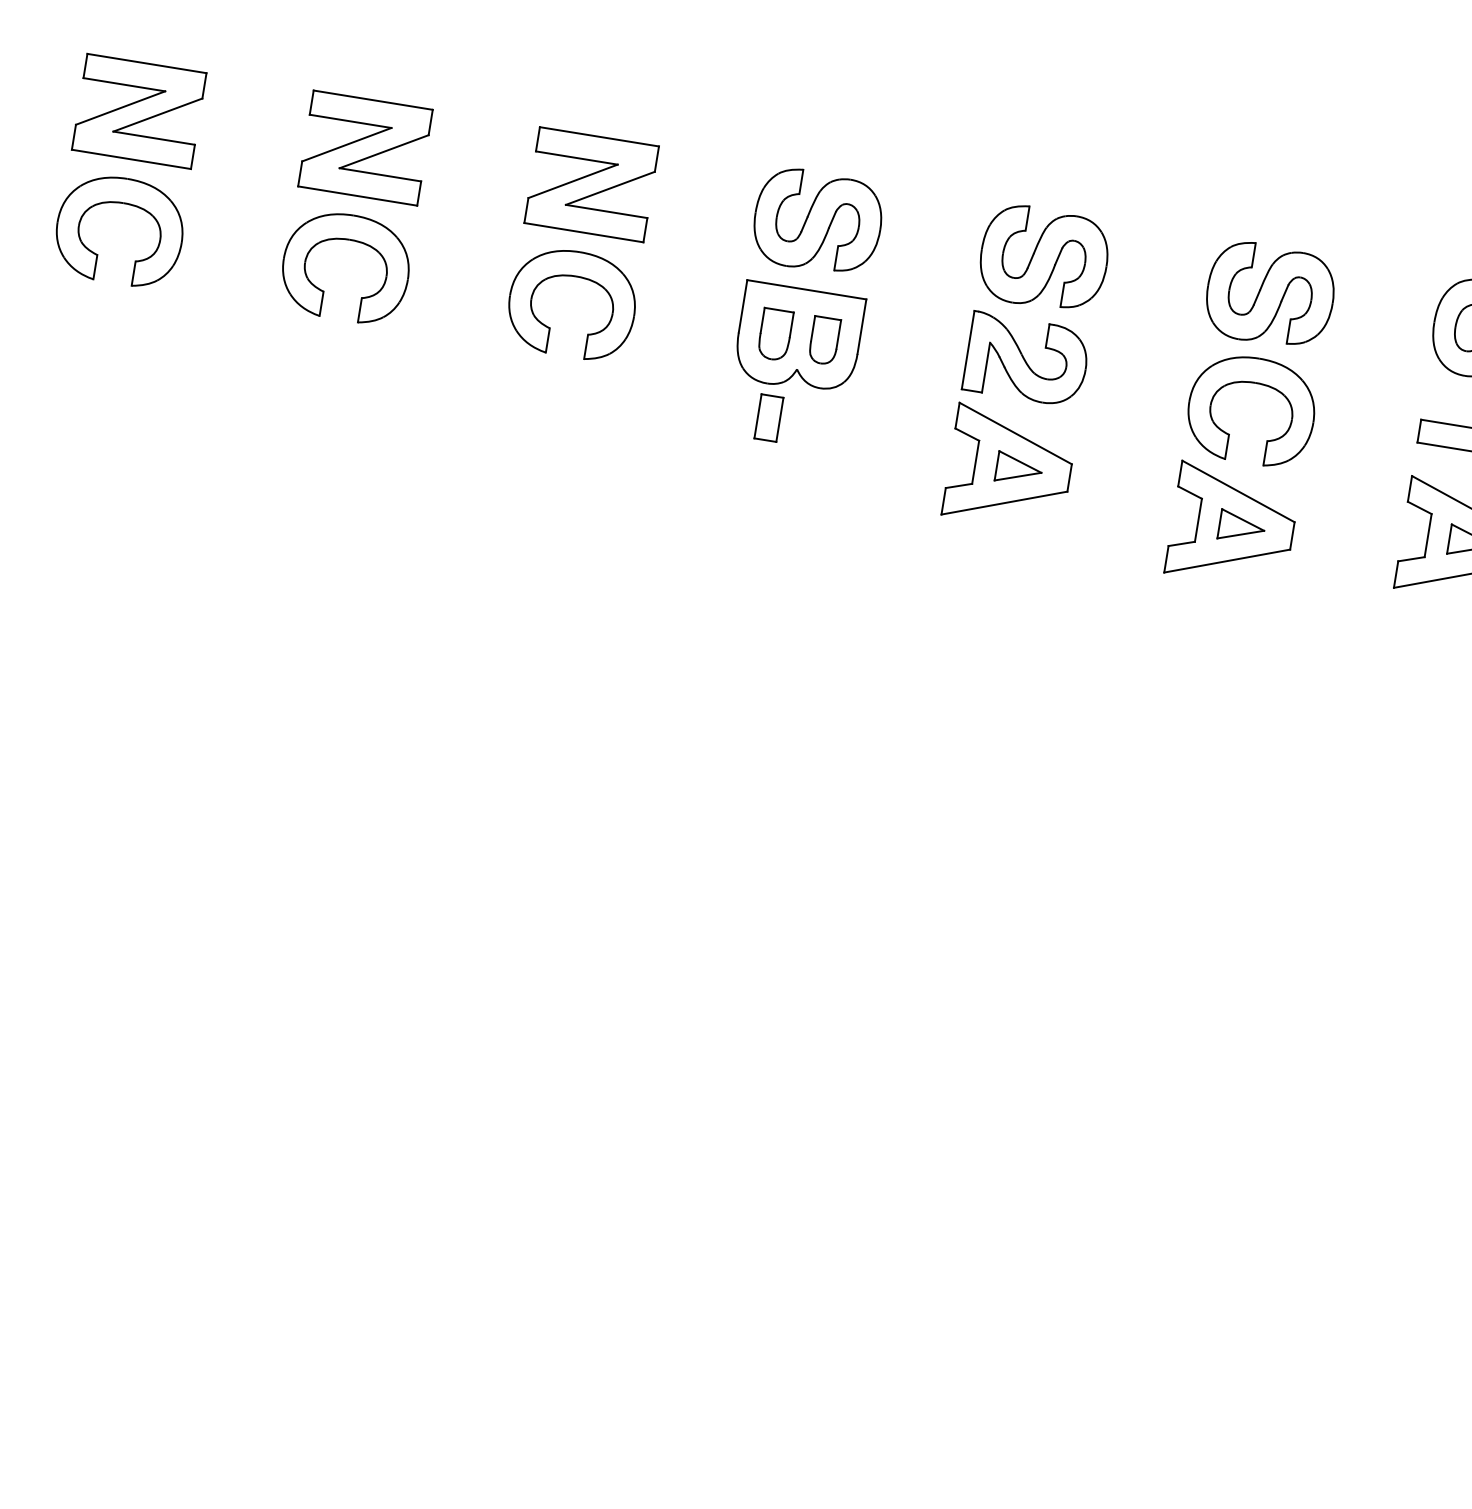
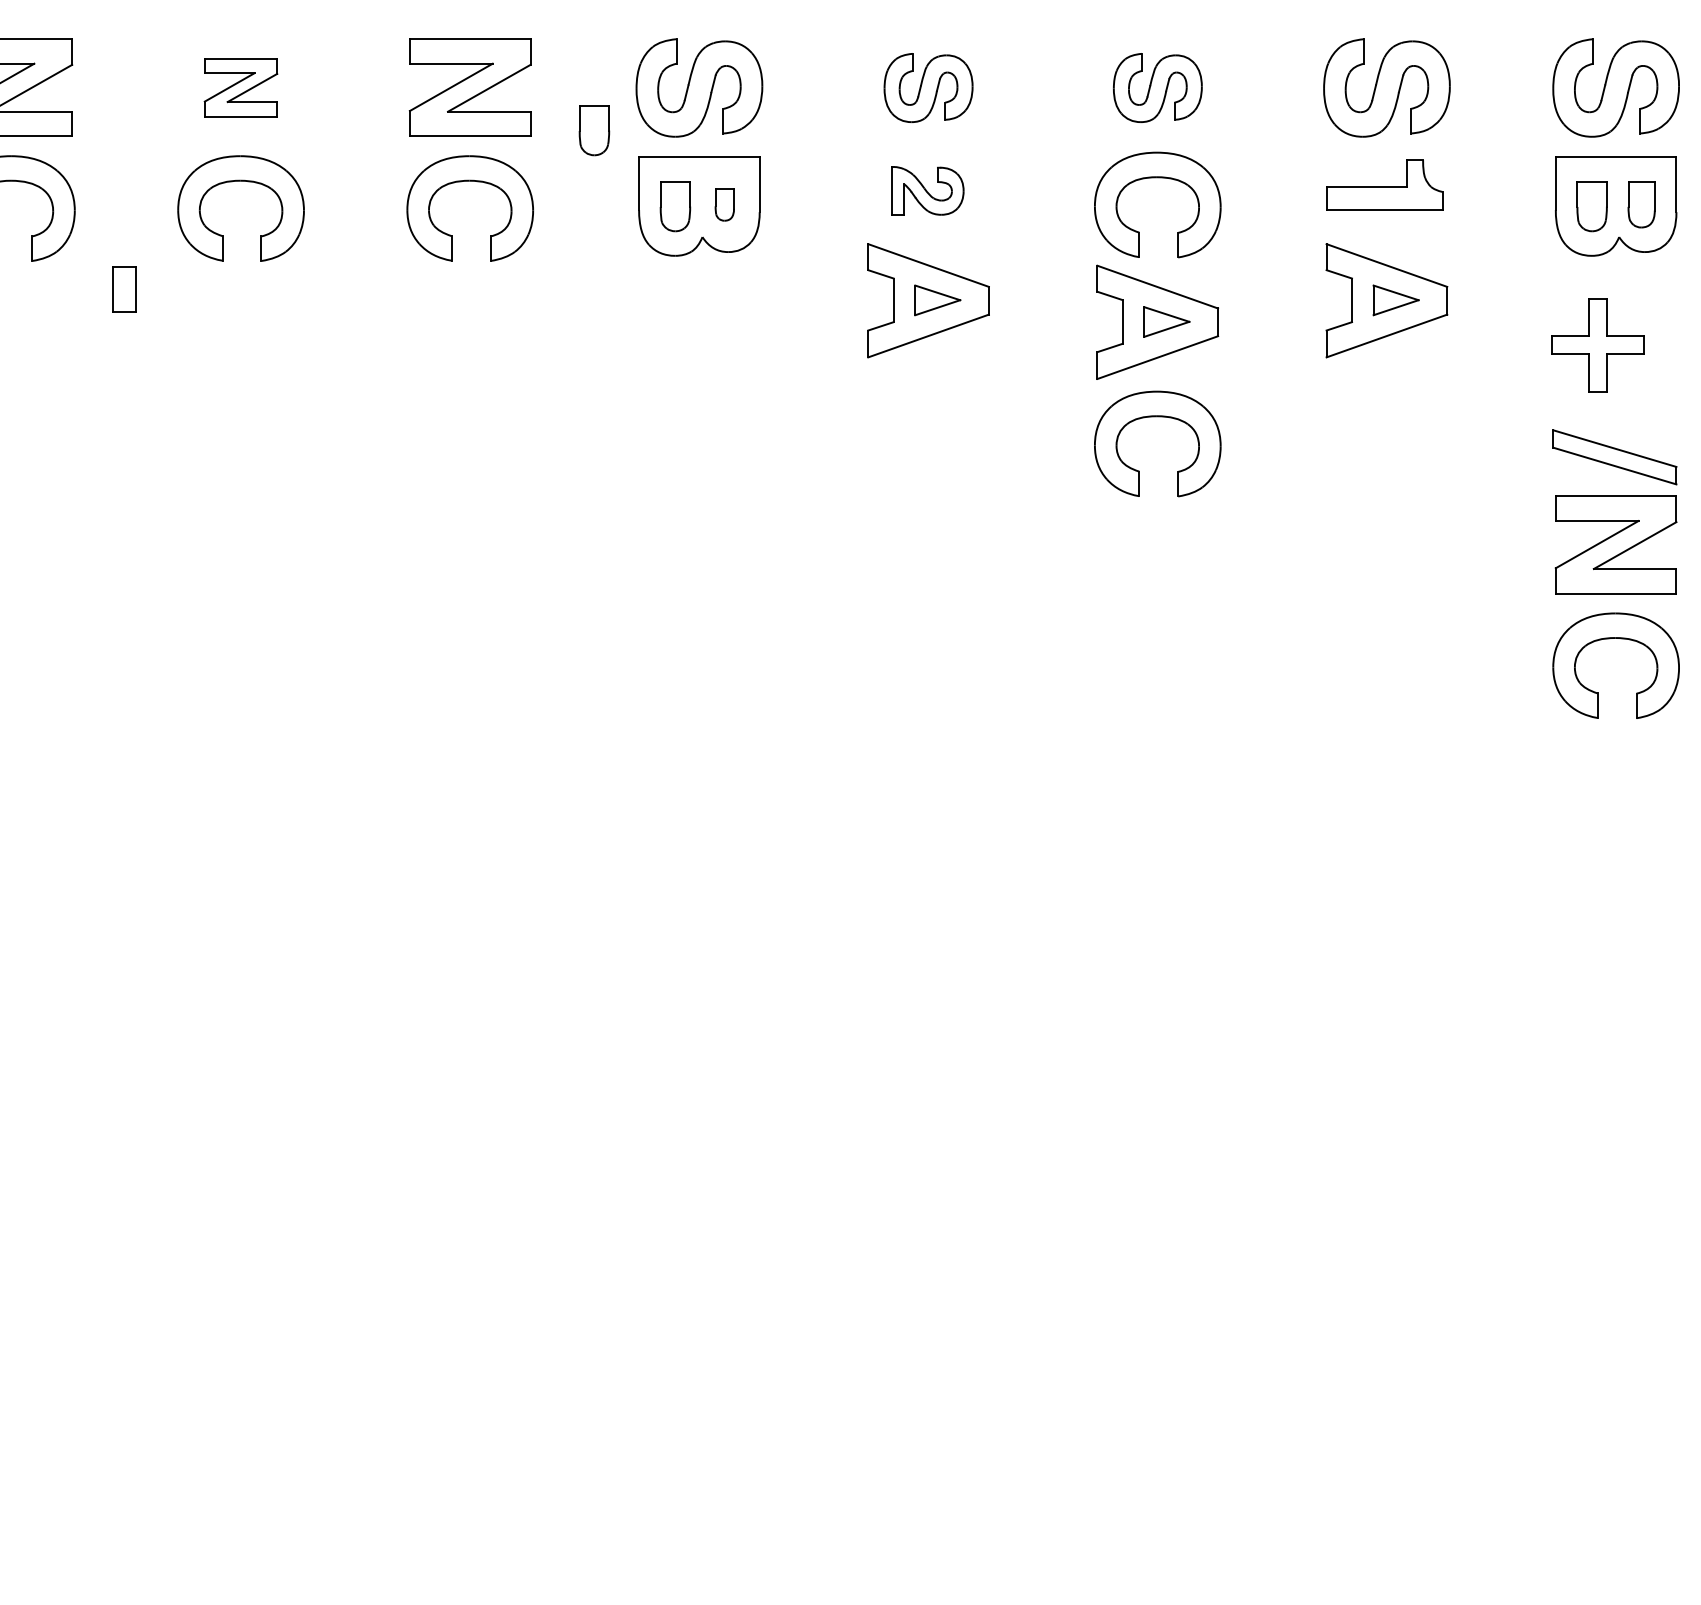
part: (364, 147) -> (240, 87), size x0.6
part: (707, 246) -> (594, 130), added
part: (1044, 257) -> (928, 87), size x0.7
part: (1270, 294) -> (1157, 87), size x0.7
part: (824, 340) -> (724, 204), size x0.7
part: (1026, 359) -> (927, 190), size x0.6
part: (768, 417) -> (124, 289), moved
part: (1217, 620) -> (1157, 417), added

